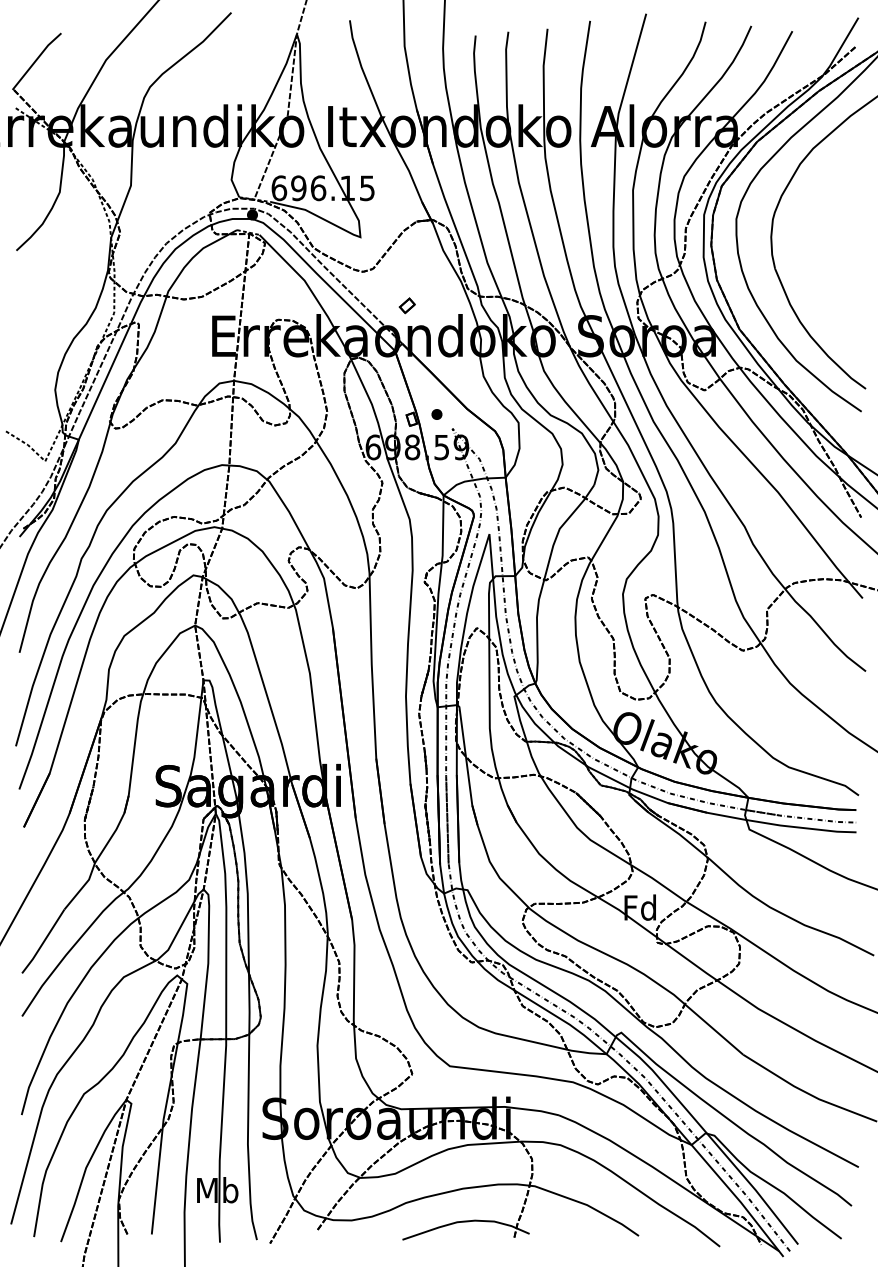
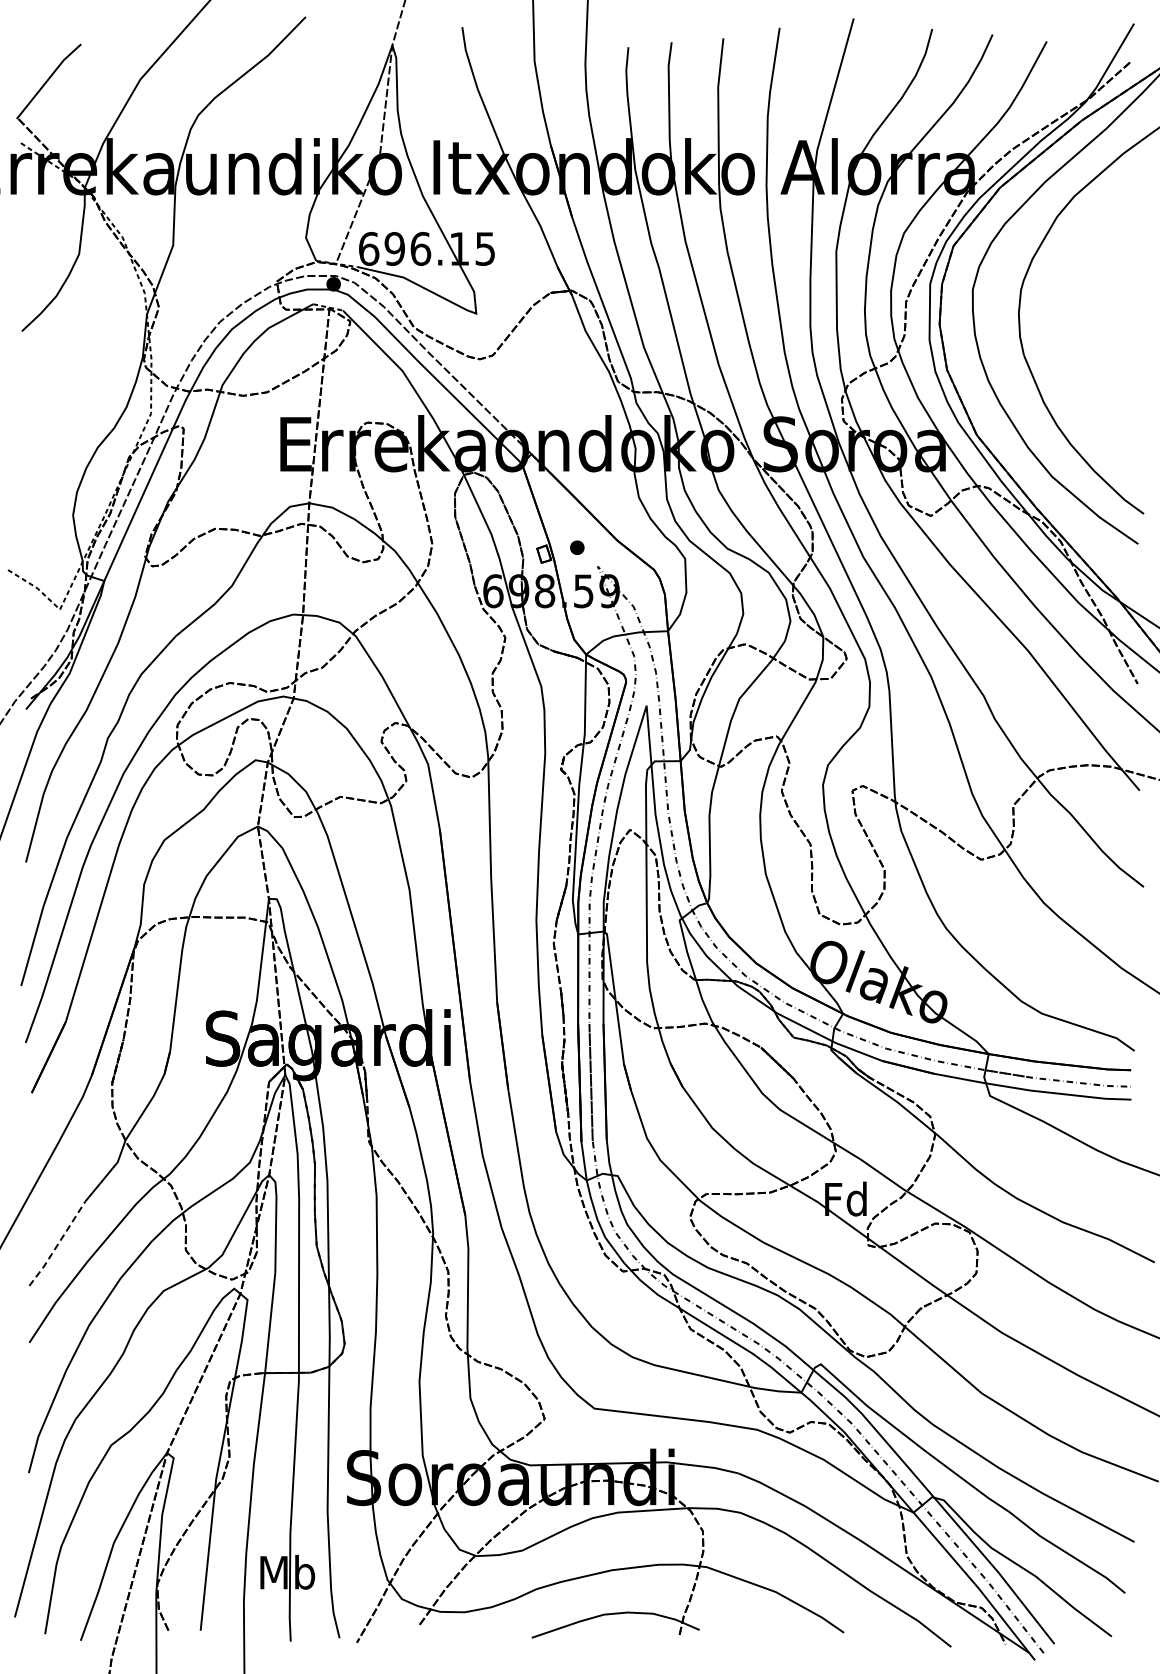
part: (407, 305) -> (538, 403), removed
line: (44, 942) -> (58, 1244), solid -> dashed

